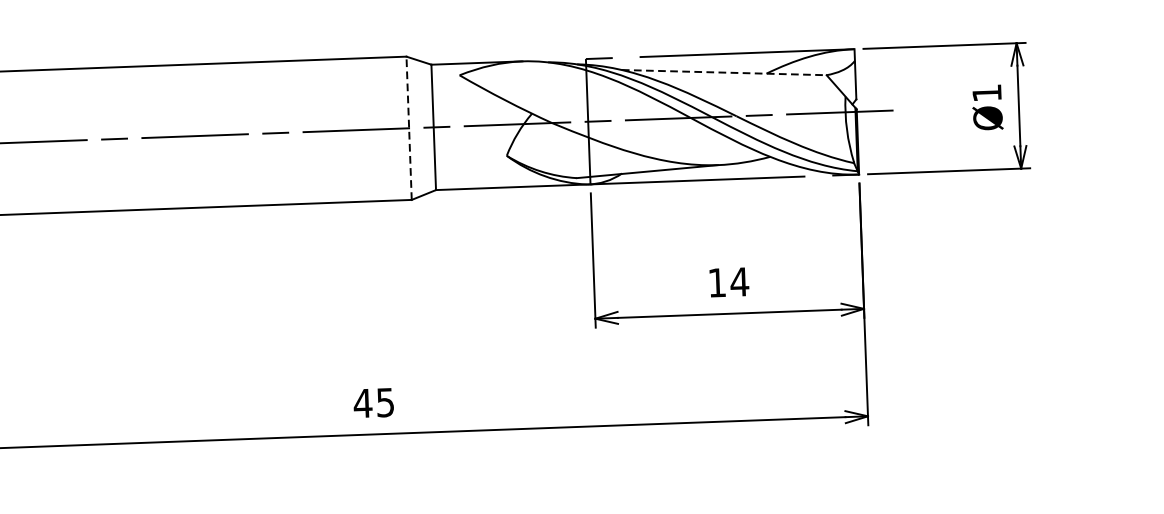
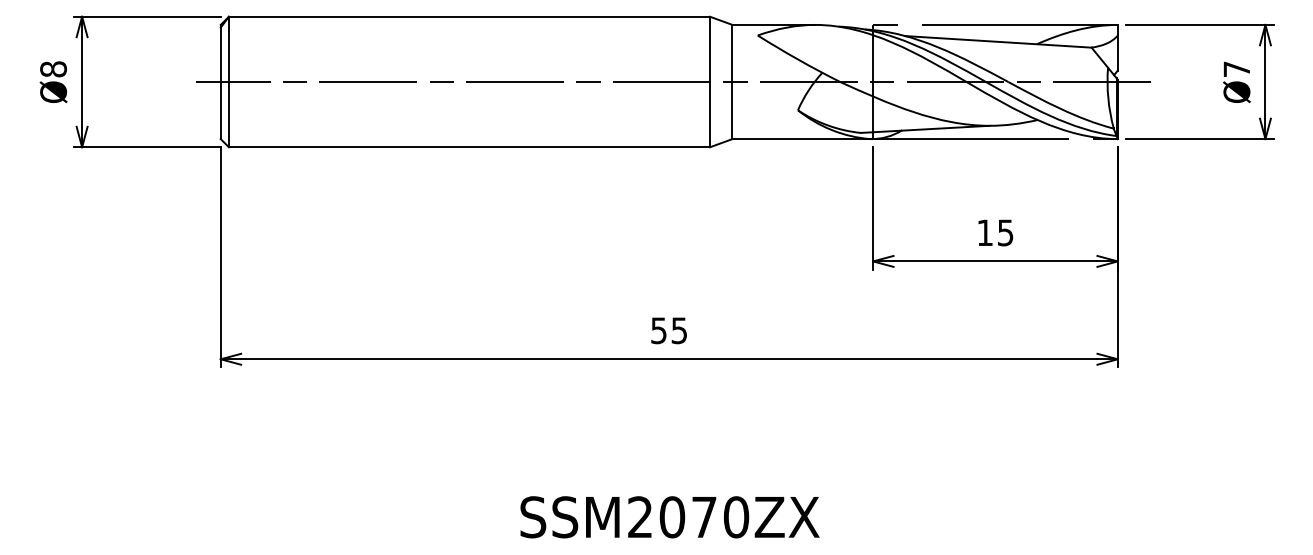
line: (725, 72) -> (999, 41), dashed -> solid
text: (986, 92) -> (1236, 68), Ø1 -> Ø7
line: (409, 127) -> (710, 81), dashed -> solid
text: (739, 281) -> (1005, 232), 14 -> 15
text: (362, 403) -> (658, 330), 45 -> 55

